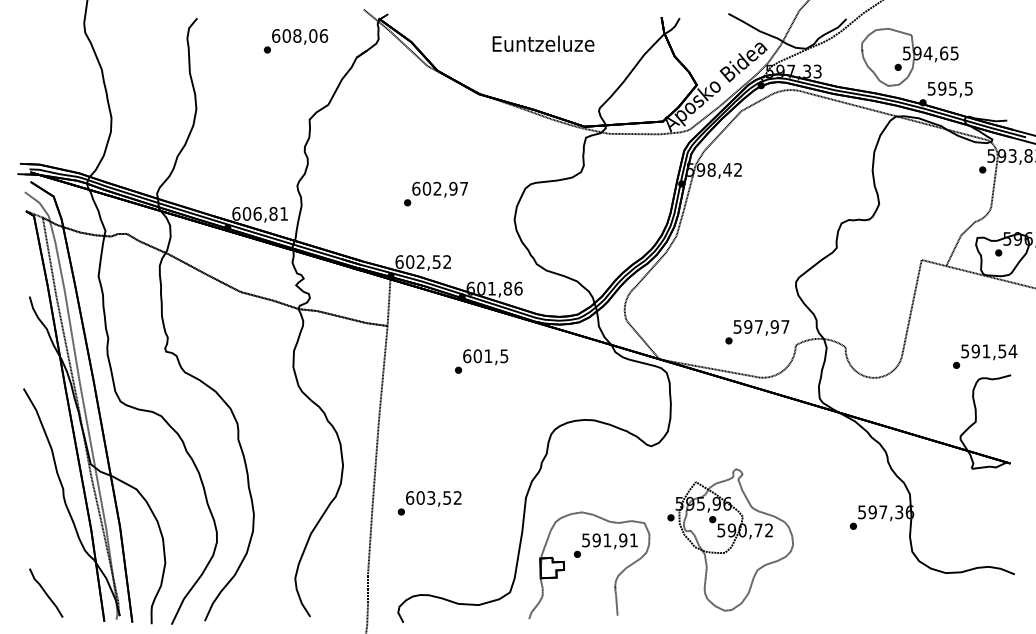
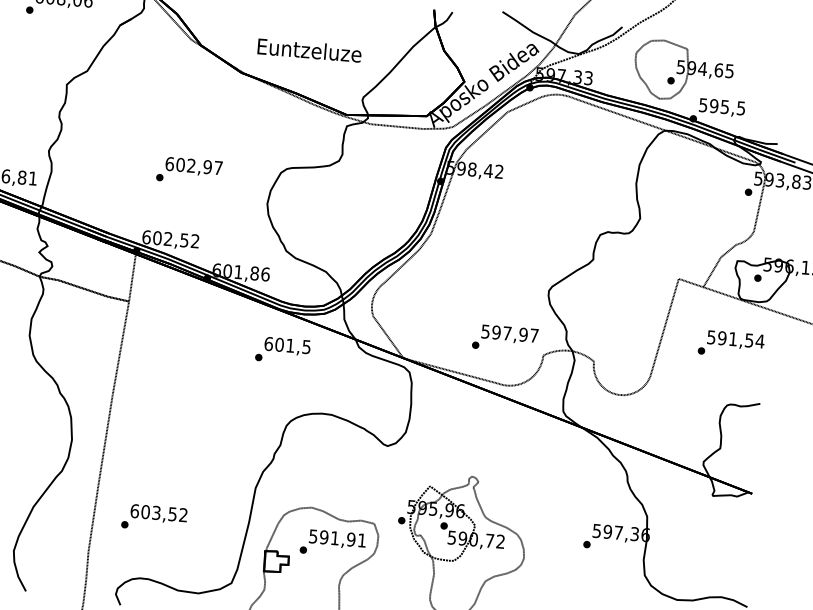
text: (543, 43) -> (309, 50), moved
text: (985, 356) -> (731, 344), moved
text: (481, 361) -> (282, 350), moved
text: (429, 503) -> (154, 518), moved

